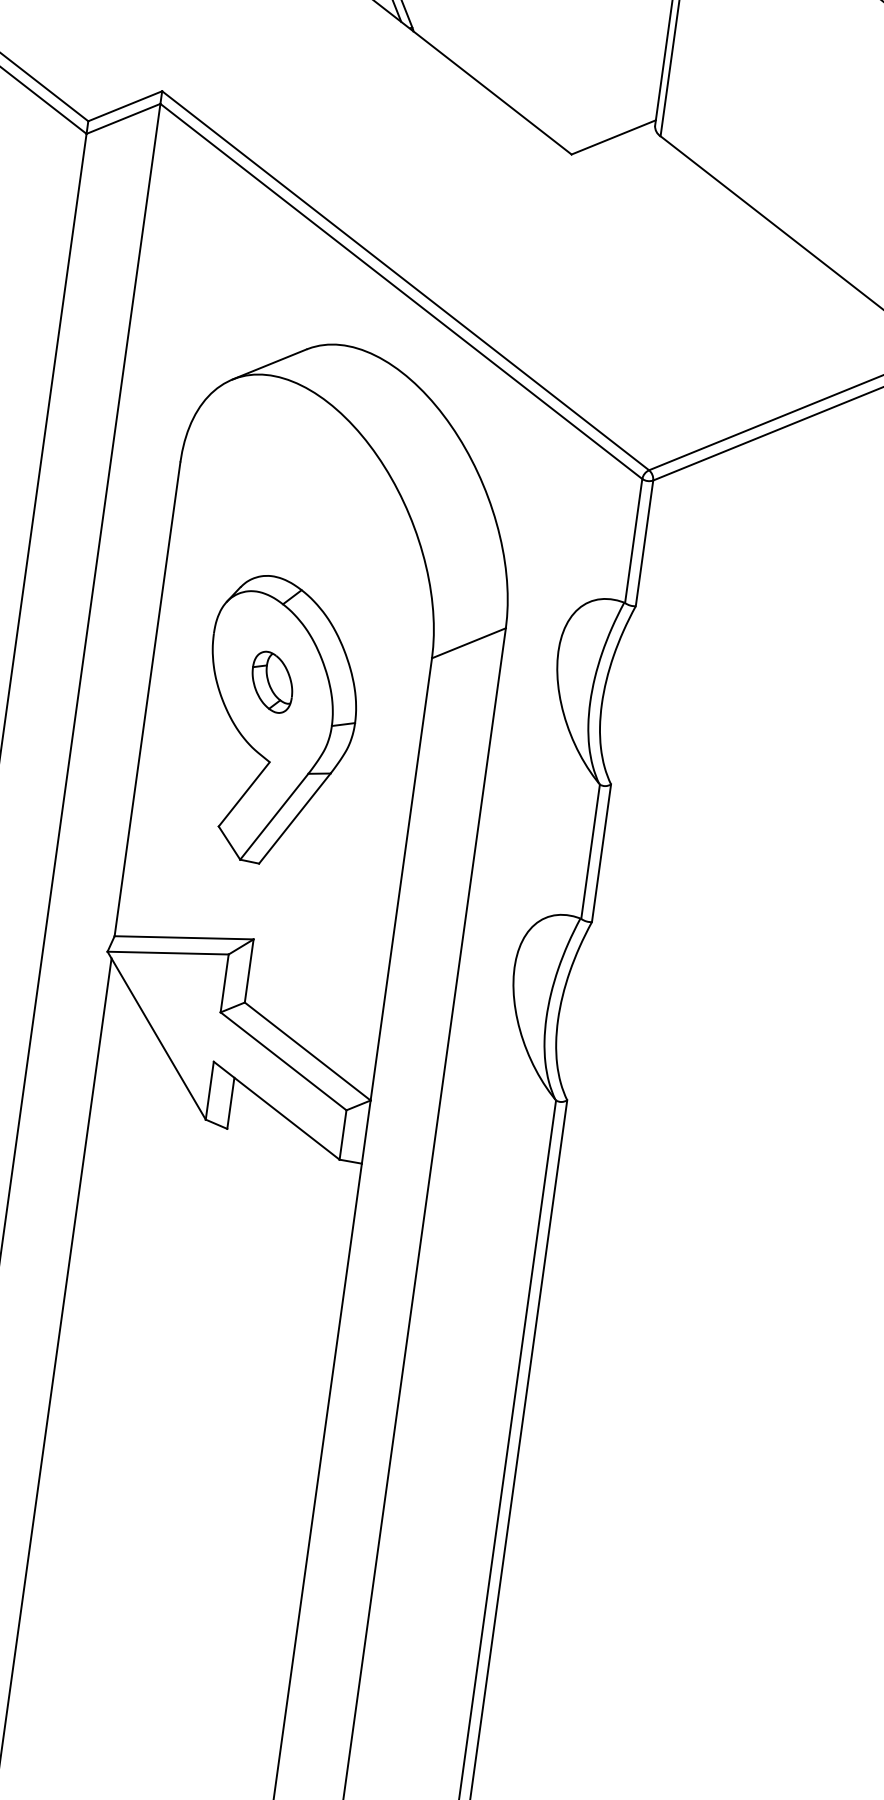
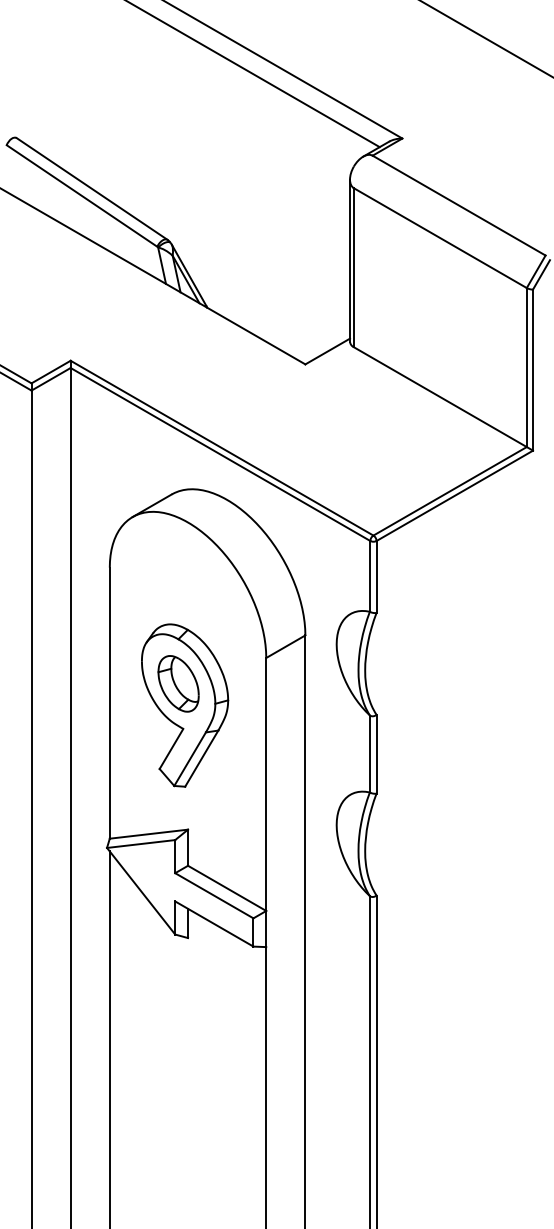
part: (272, 681) -> (178, 683), size x1.67

